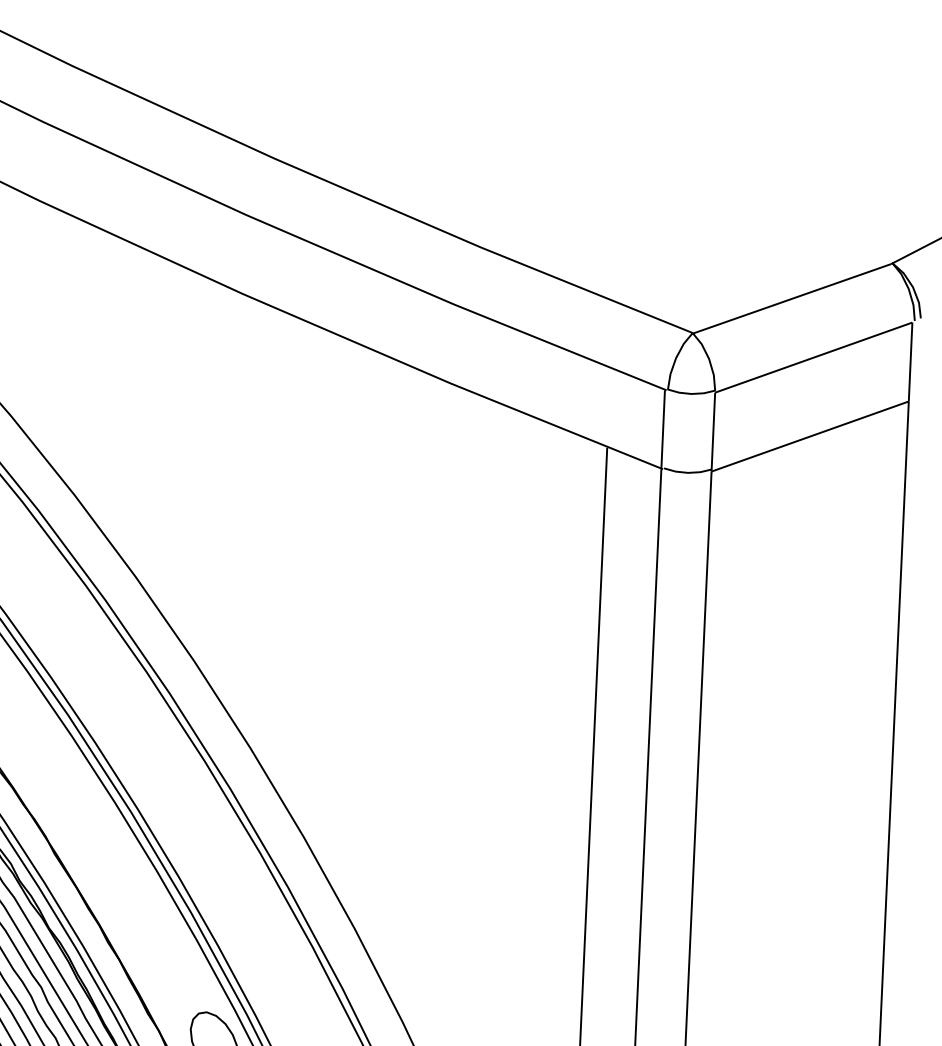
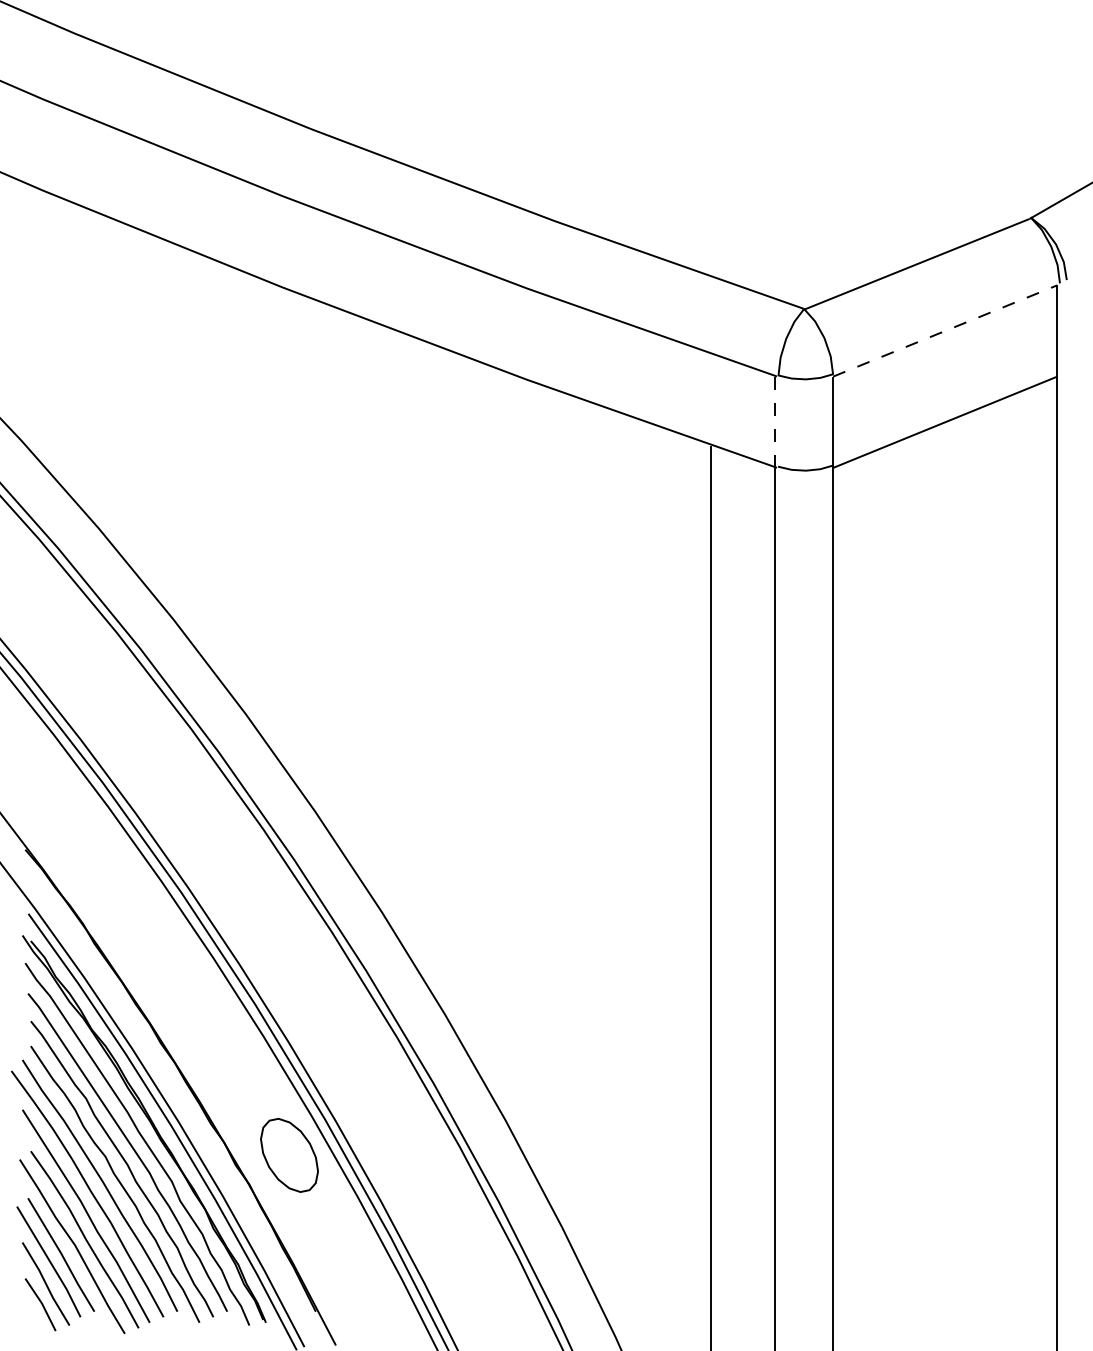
line: (814, 358) -> (945, 331), solid -> dashed
line: (663, 430) -> (775, 422), solid -> dashed

